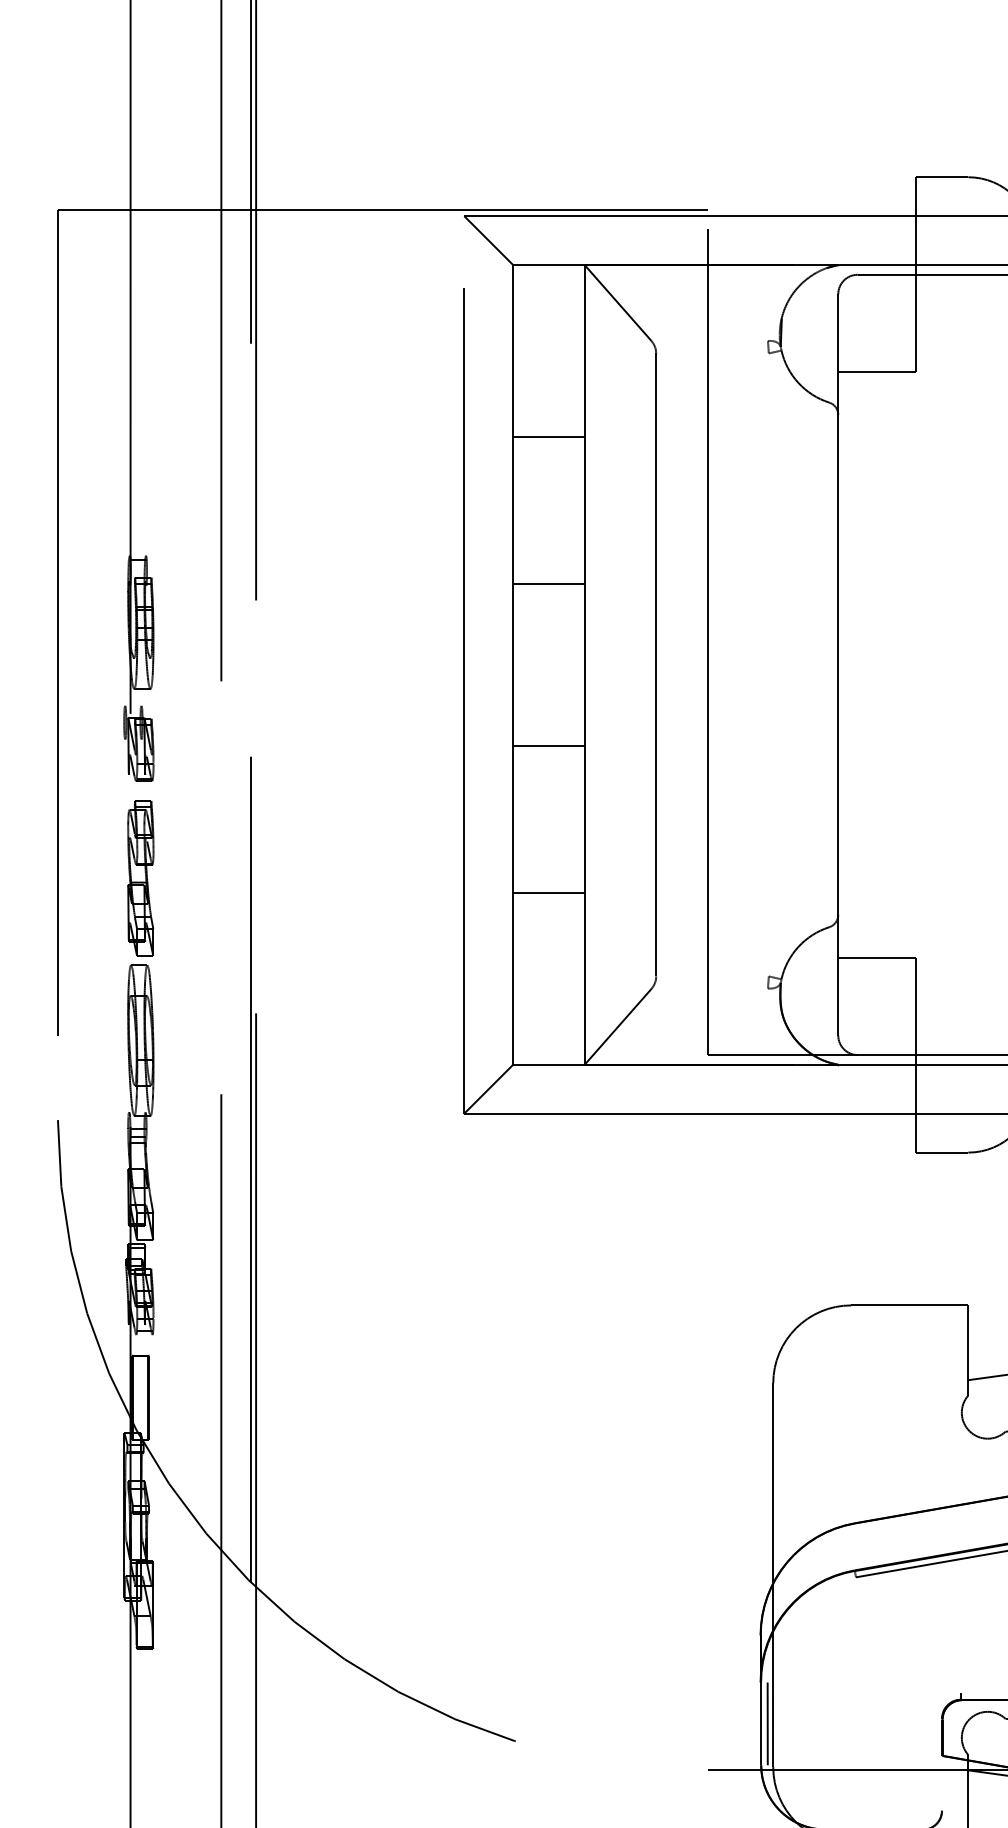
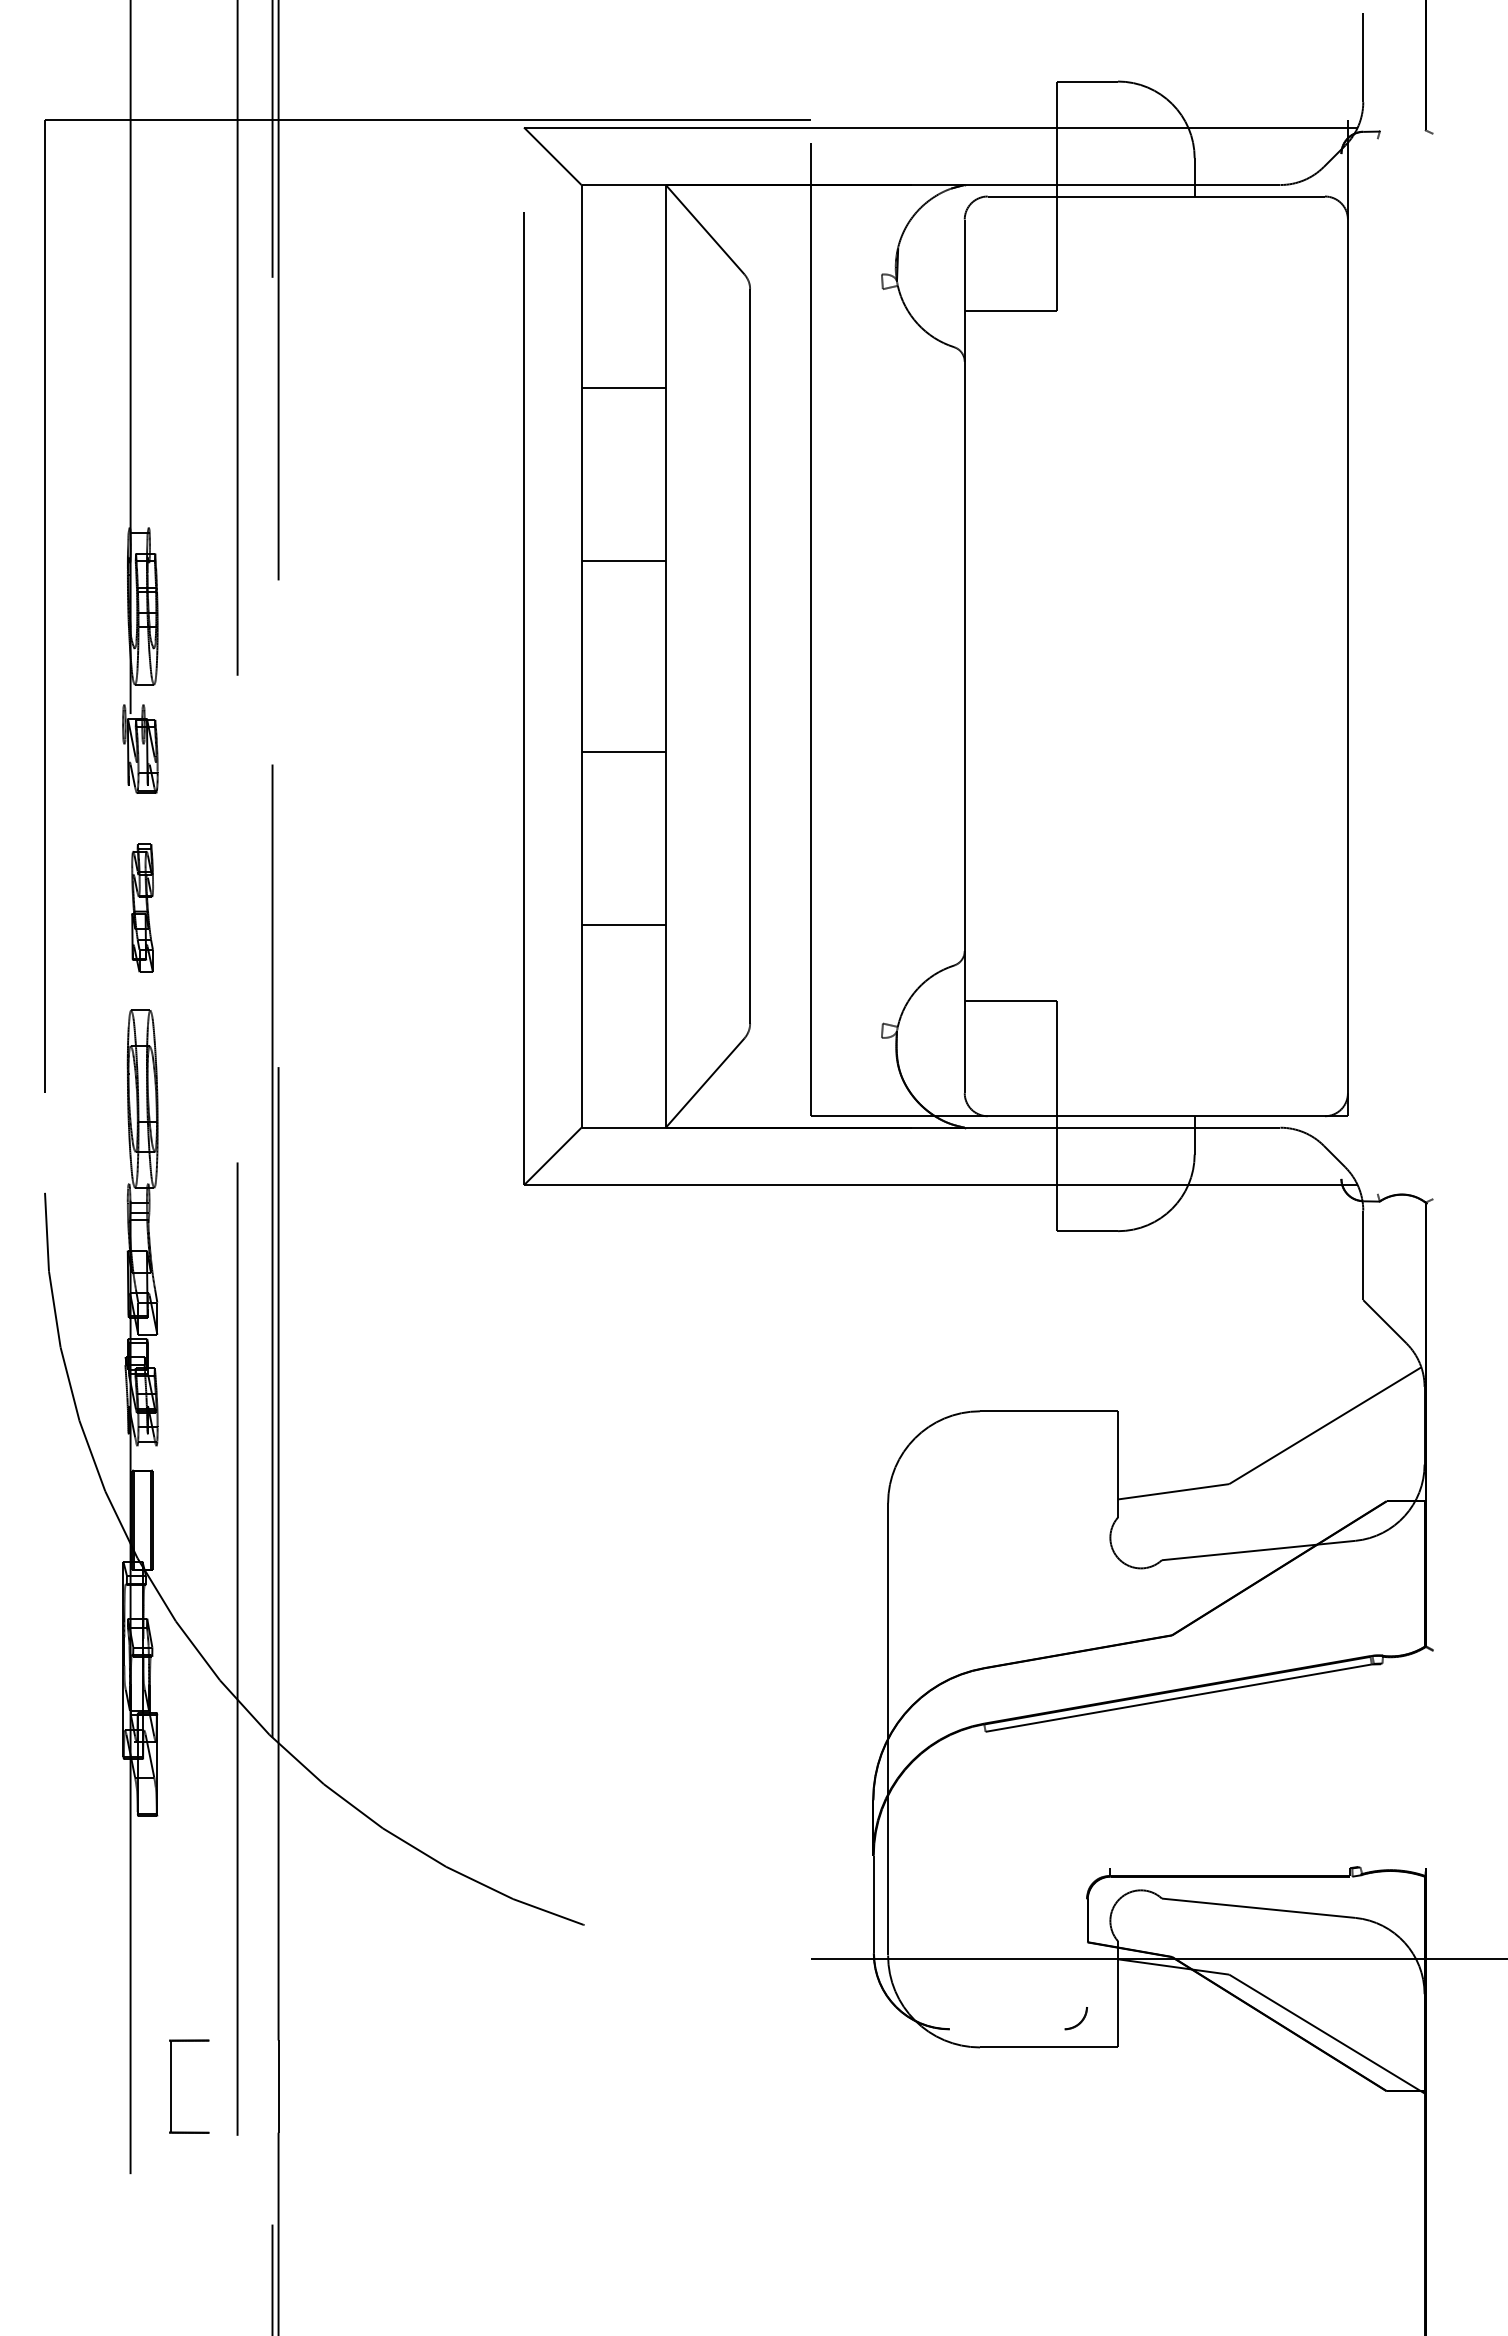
part: (140, 878) -> (142, 908), size x0.7
line: (767, 1723) -> (881, 1904), removed

